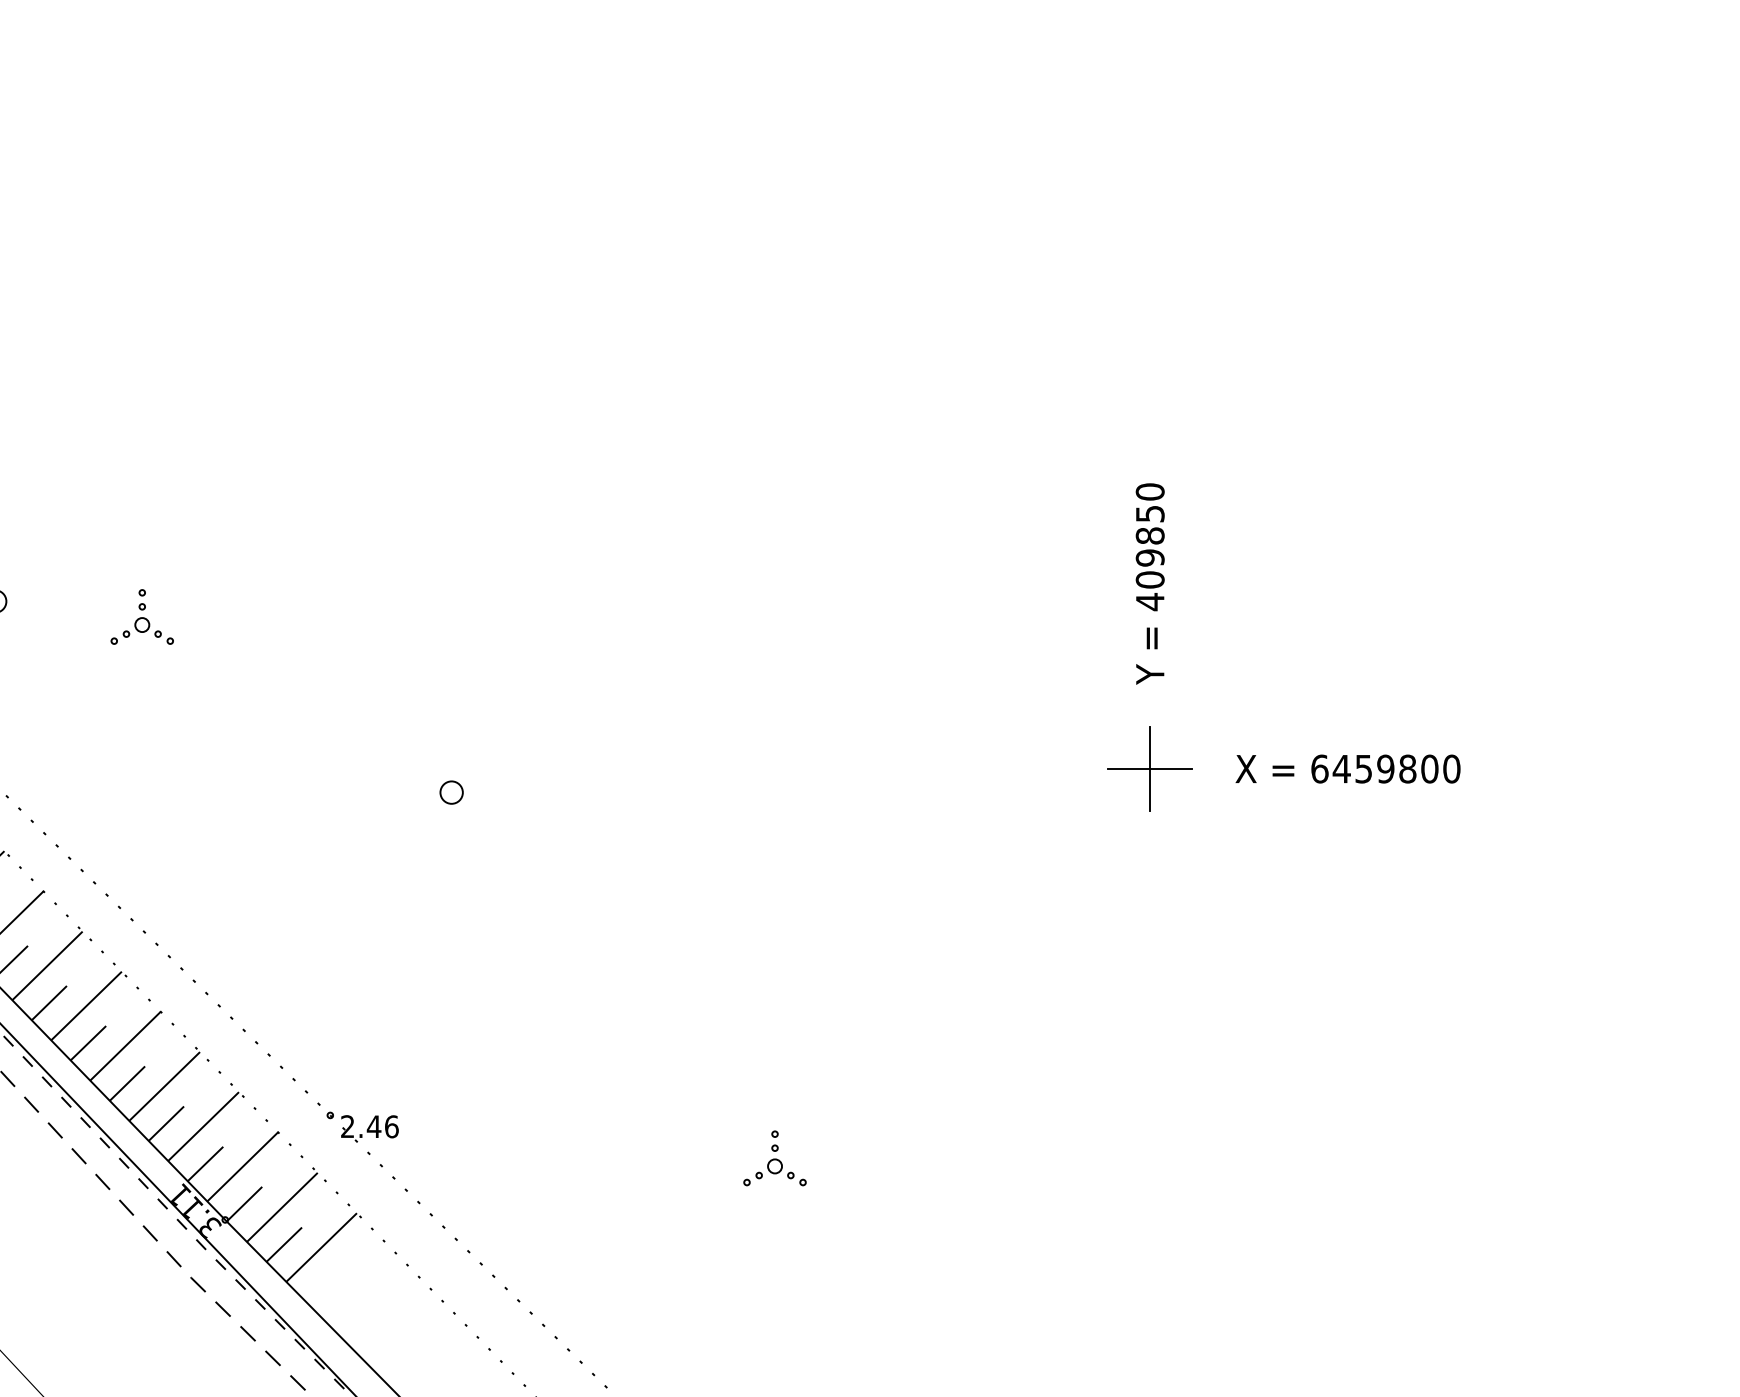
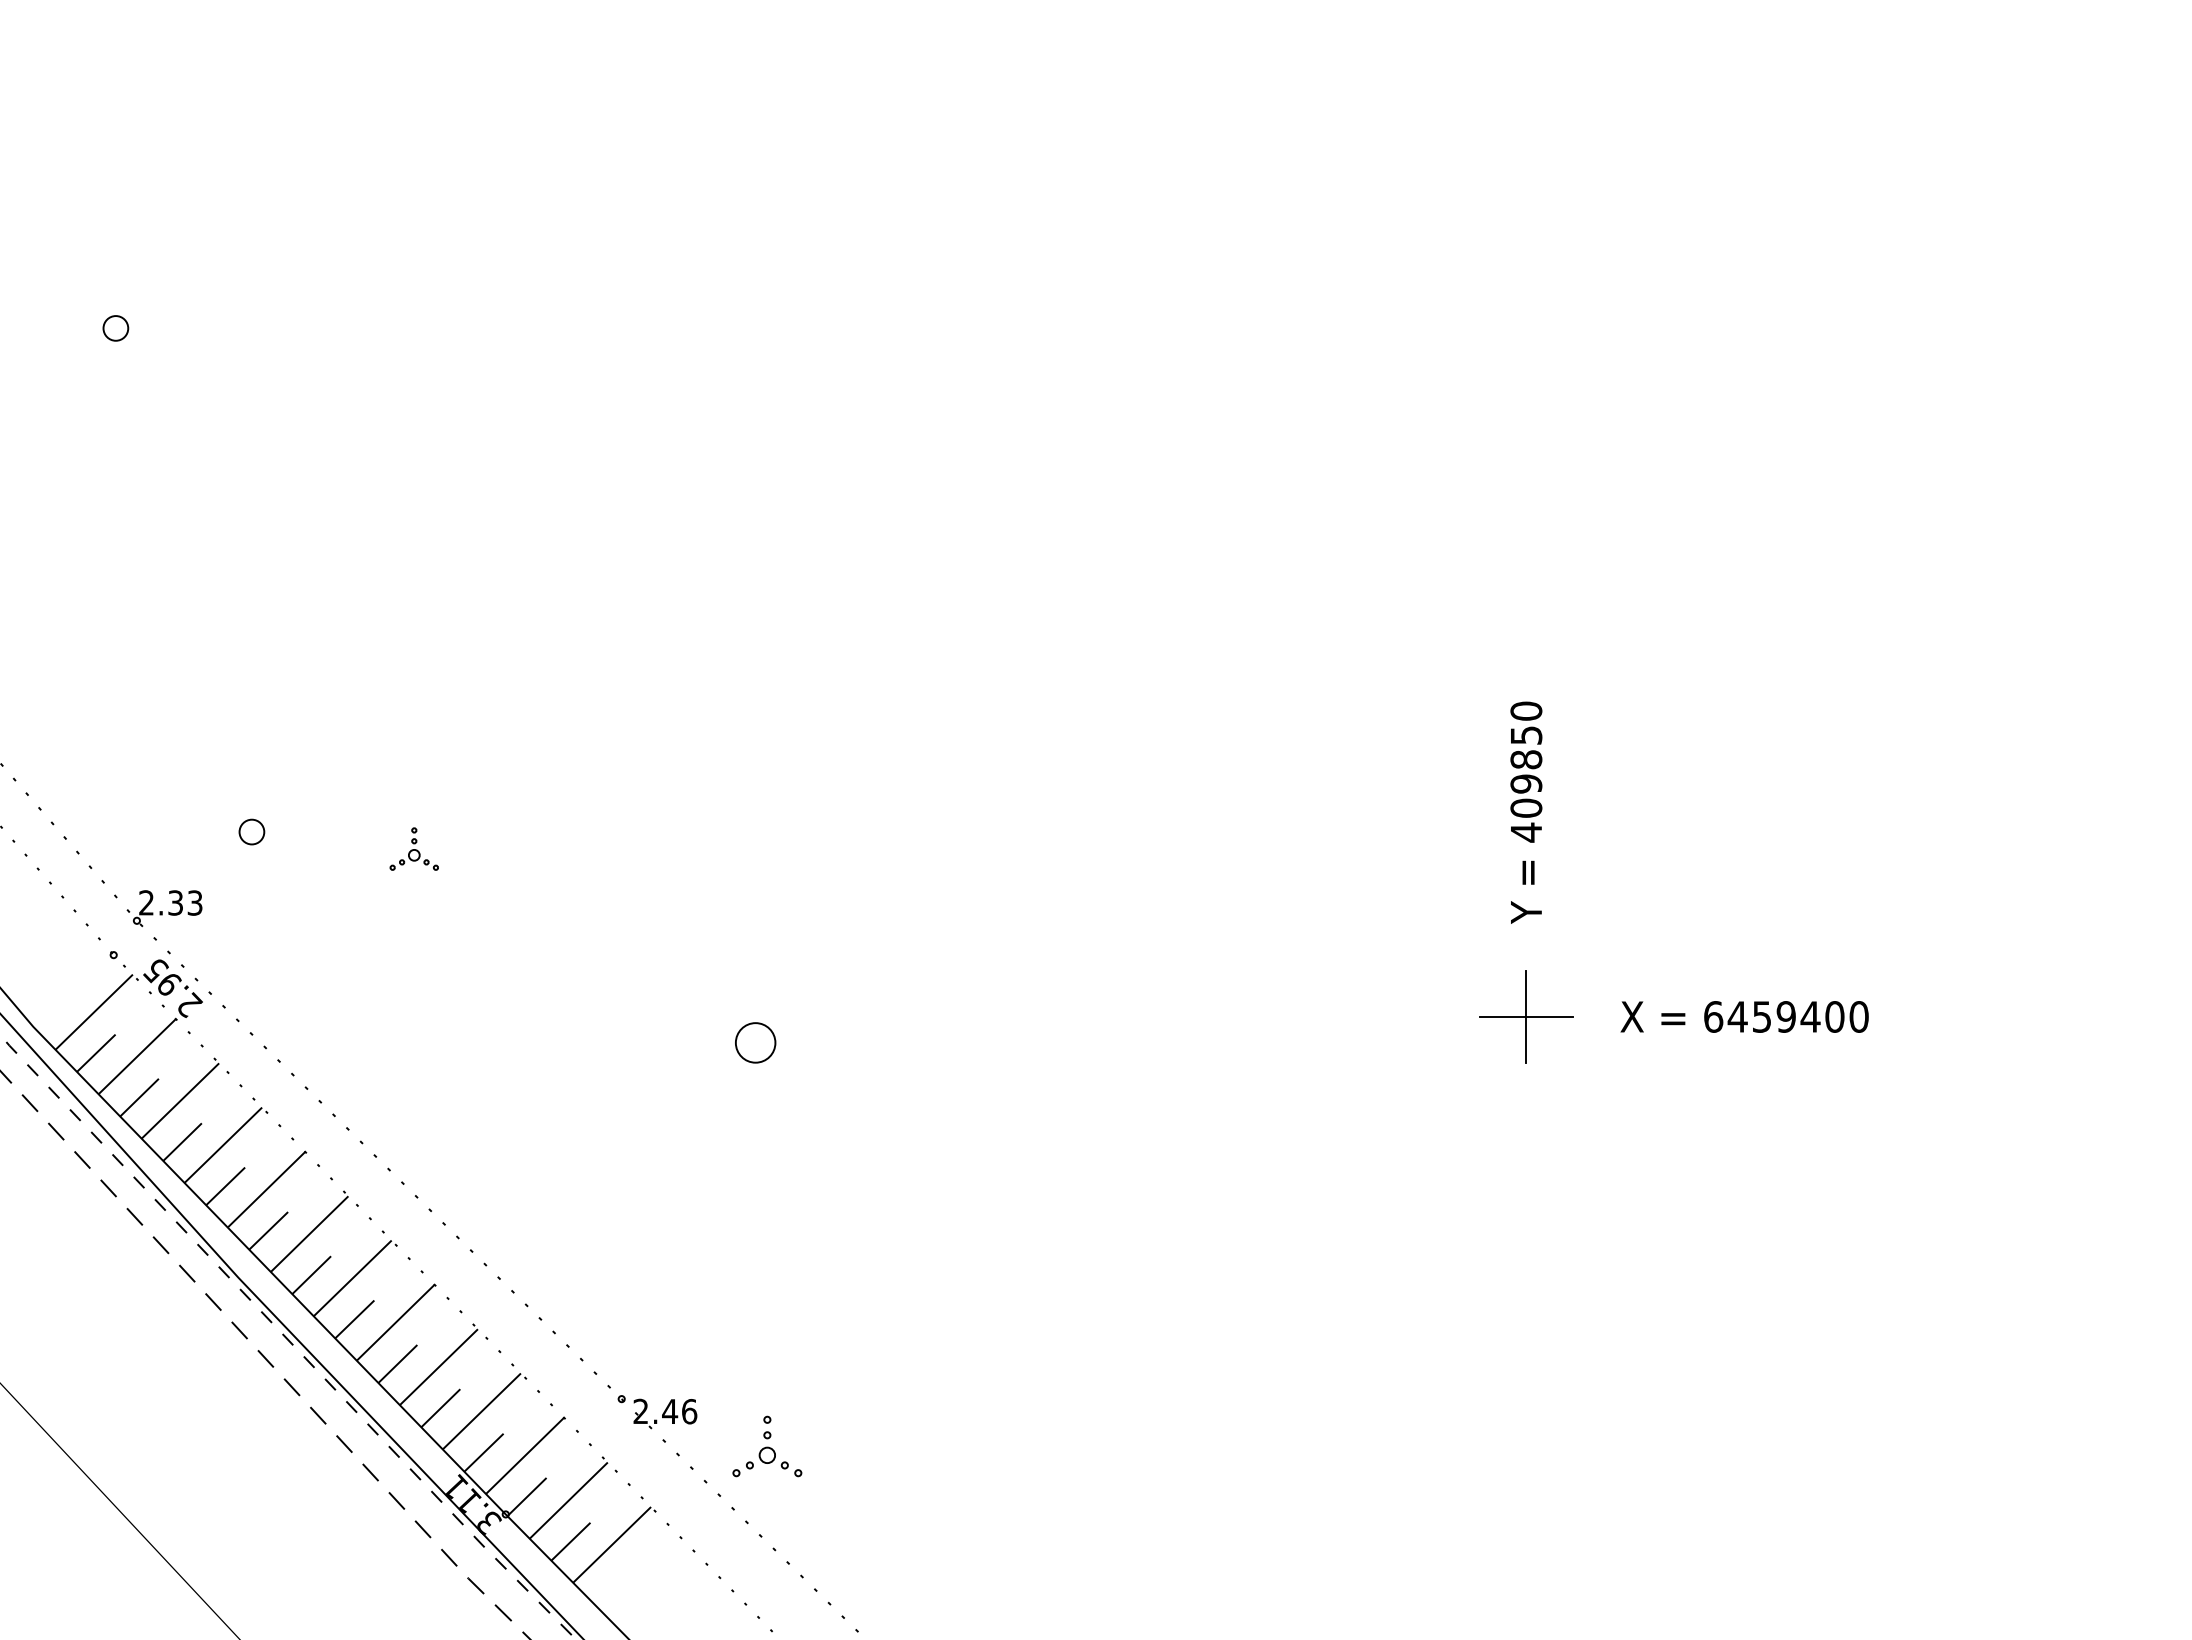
part: (142, 616) -> (414, 848), size x0.7
text: (1407, 768) -> (1810, 1016), 6459800 -> 6459400
part: (451, 792) -> (755, 1042), size x1.6
part: (775, 1158) -> (767, 1446), moved

